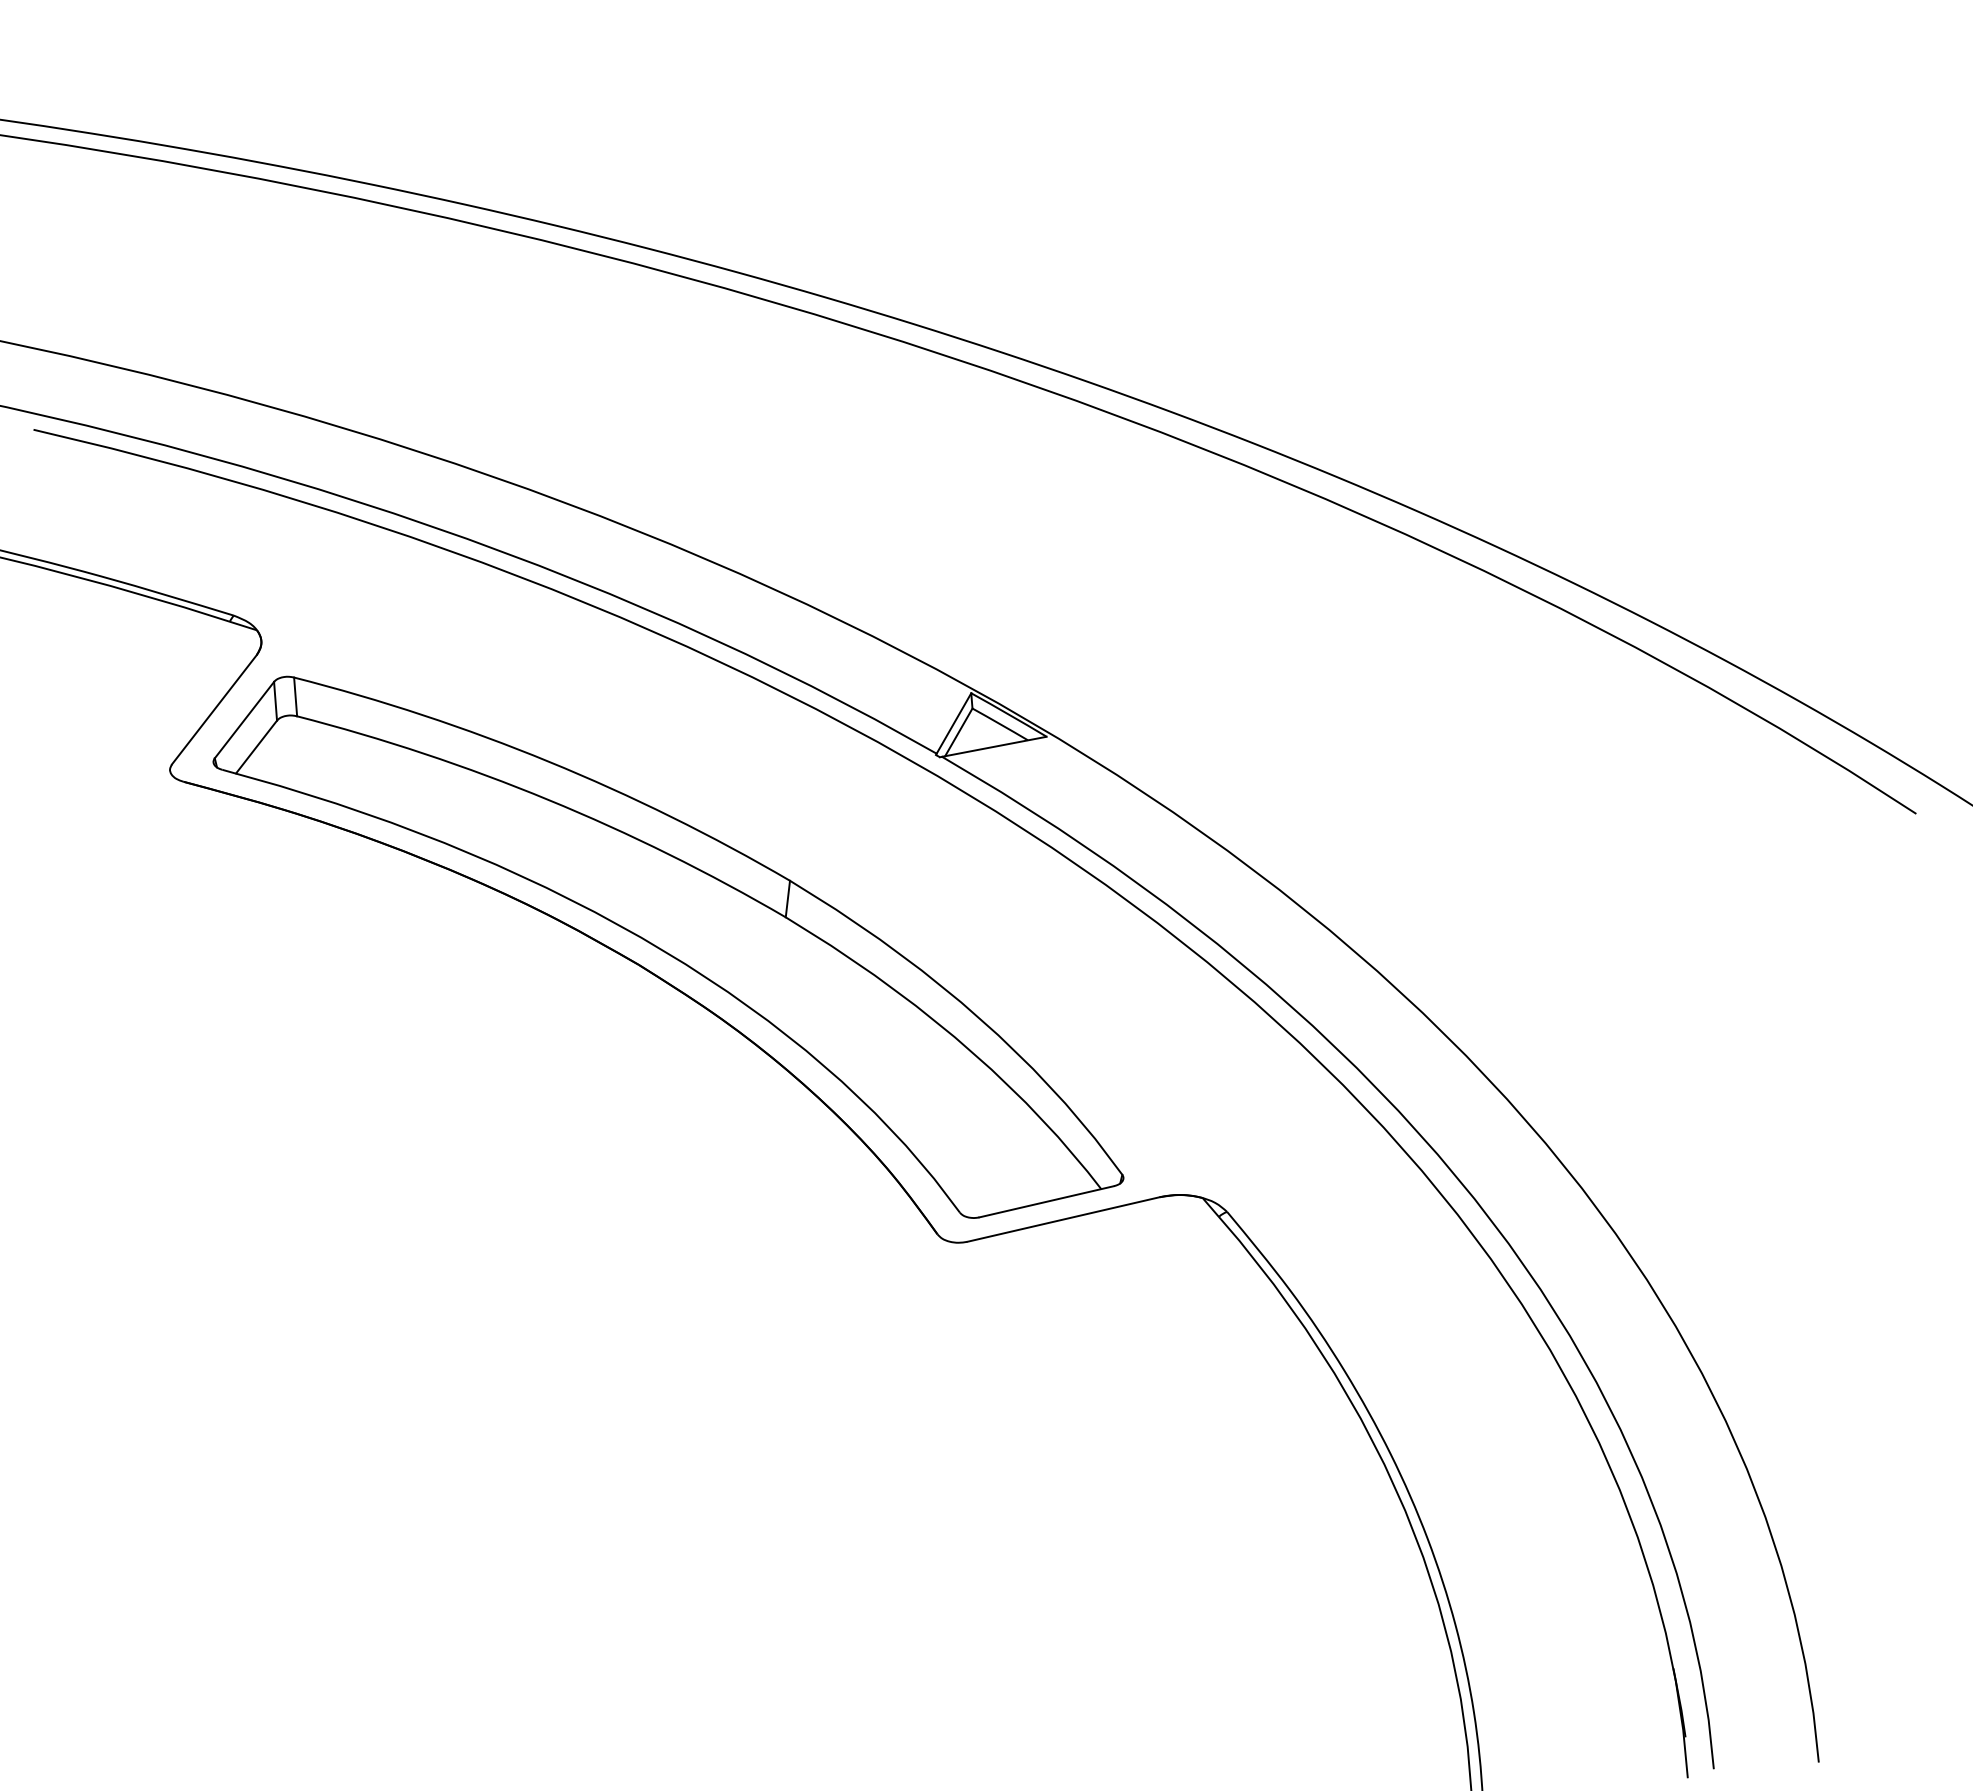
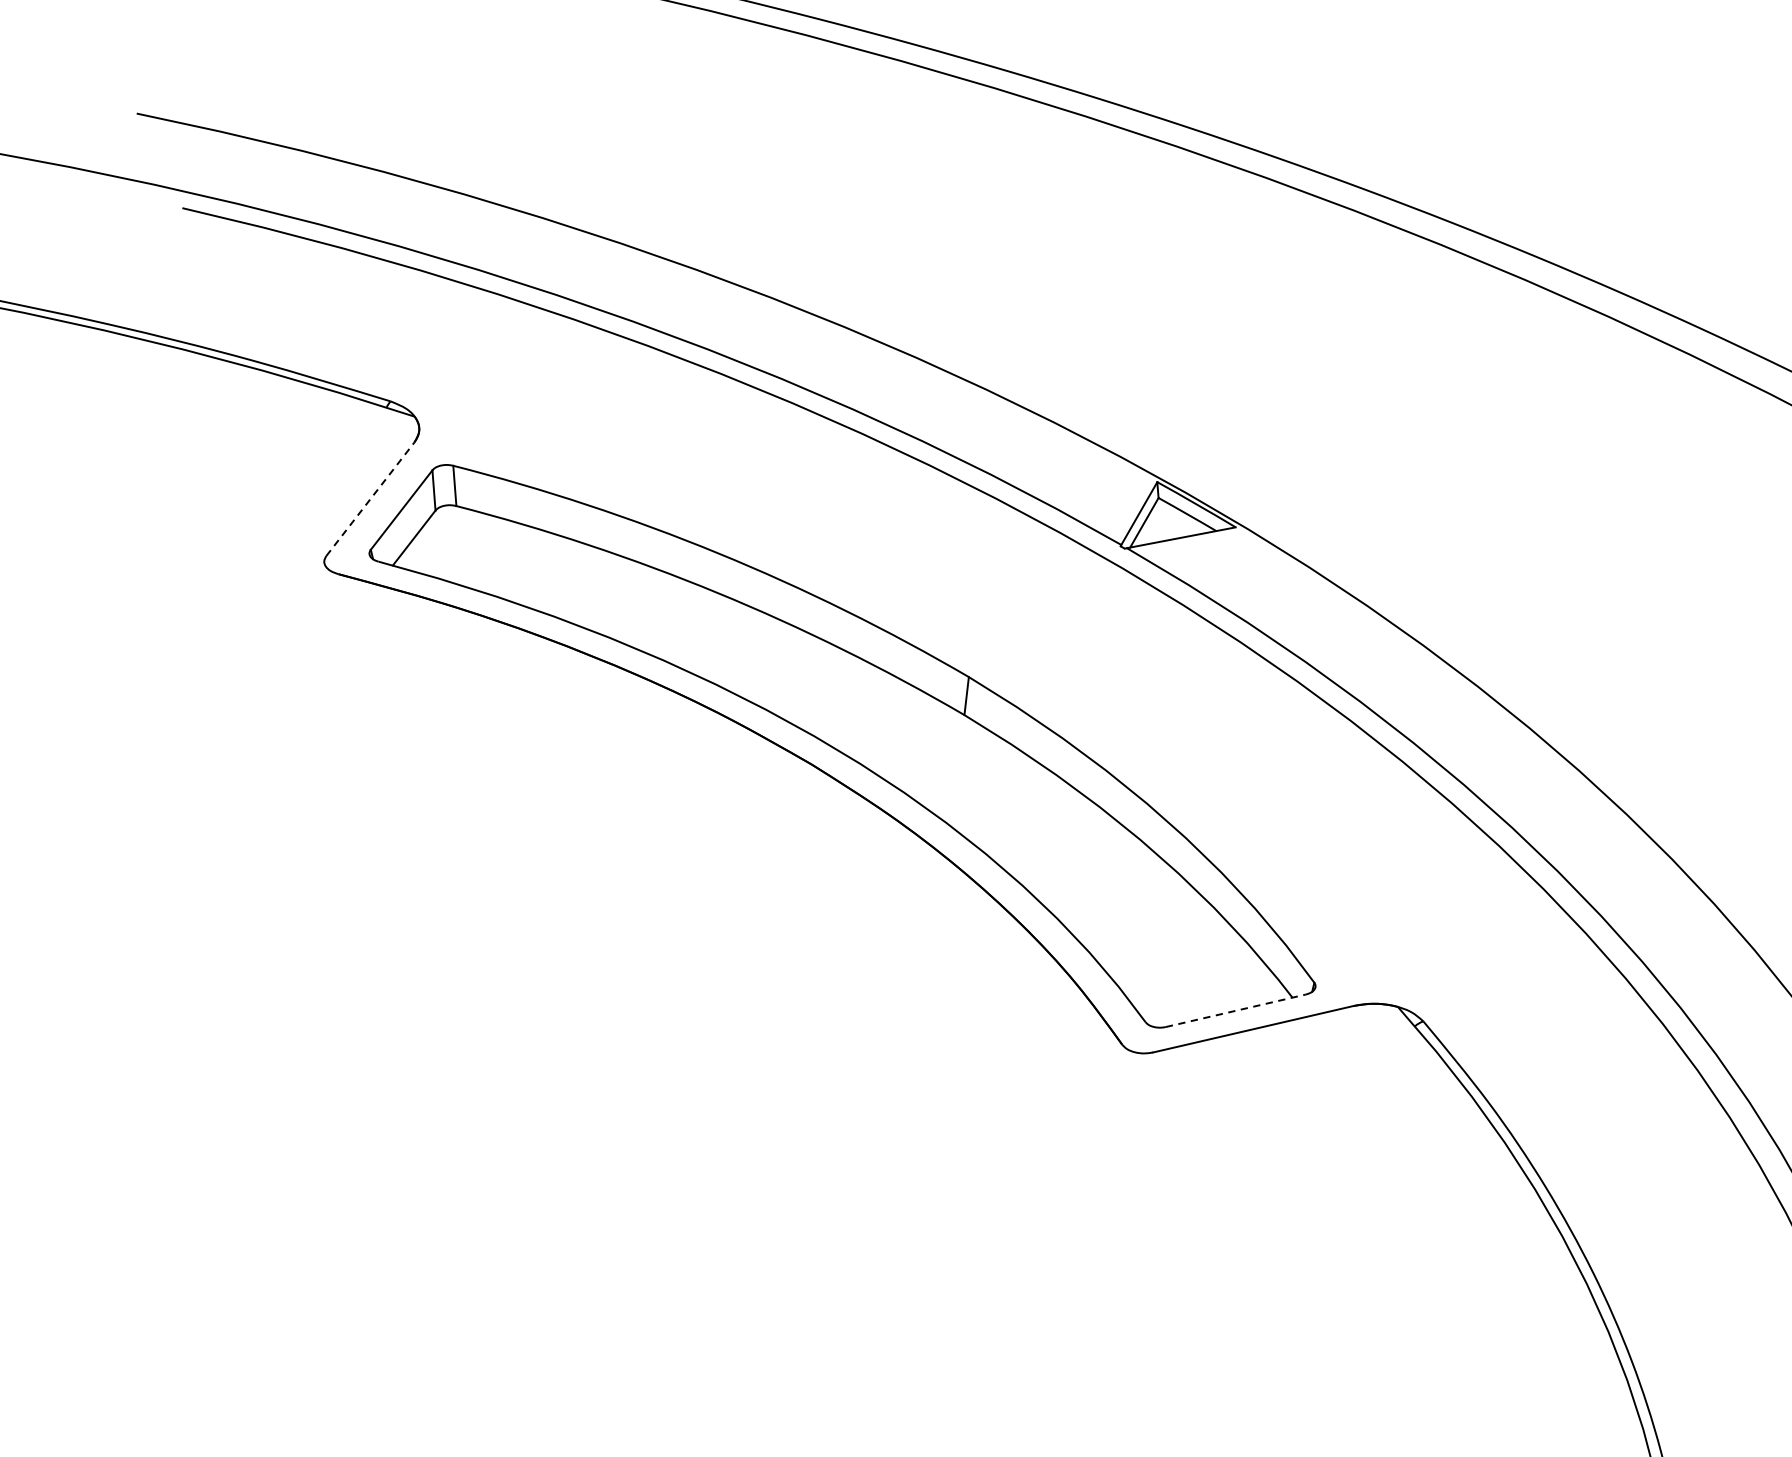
line: (214, 709) -> (370, 498), solid -> dashed
line: (1047, 1201) -> (1236, 1010), solid -> dashed

